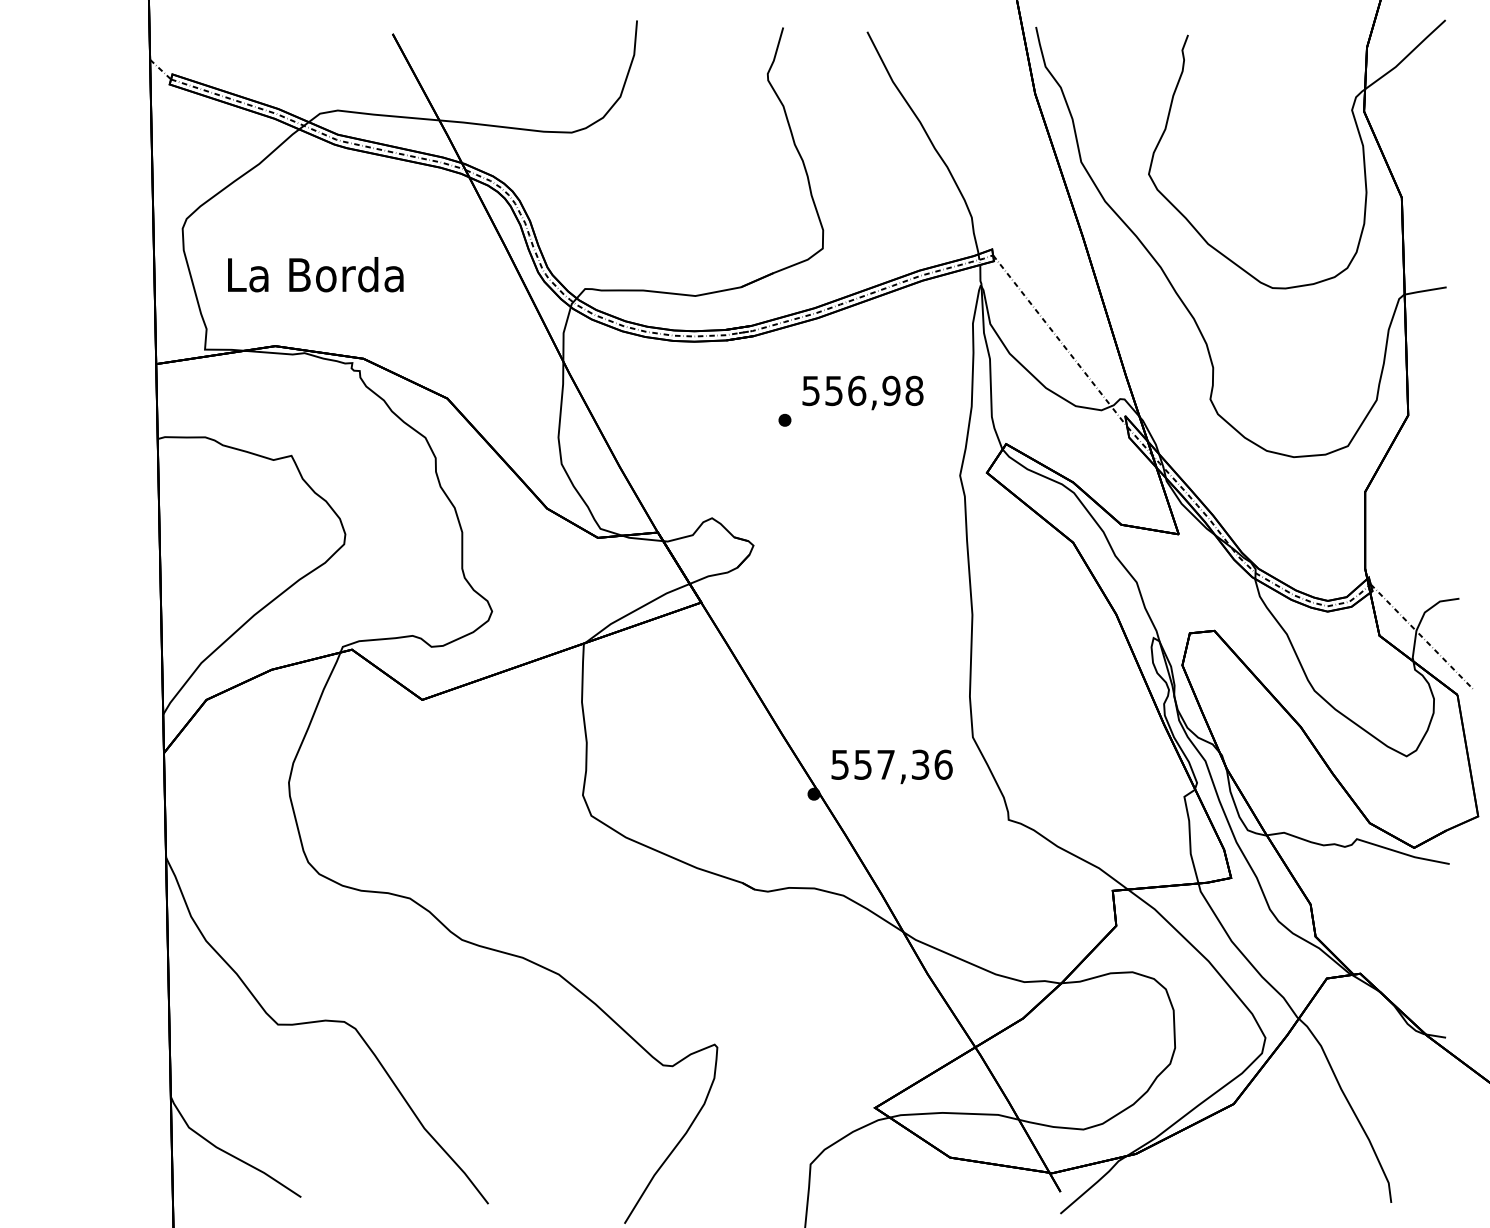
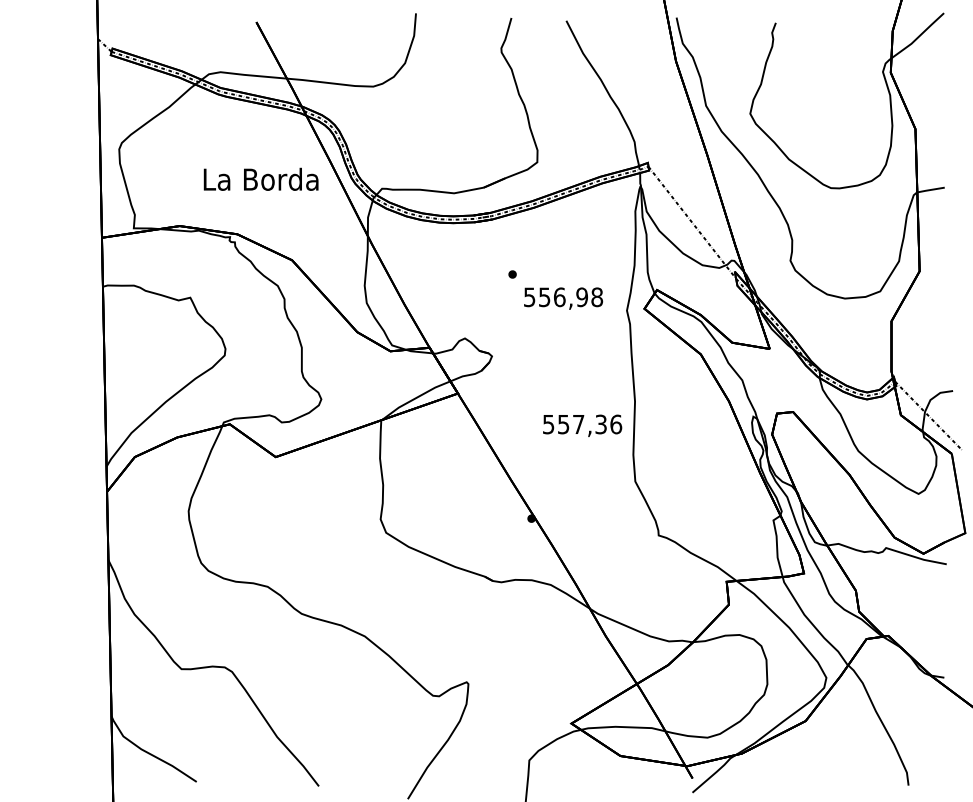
text: (314, 273) -> (260, 178), moved
text: (862, 392) -> (563, 298), moved
text: (891, 766) -> (582, 425), moved

